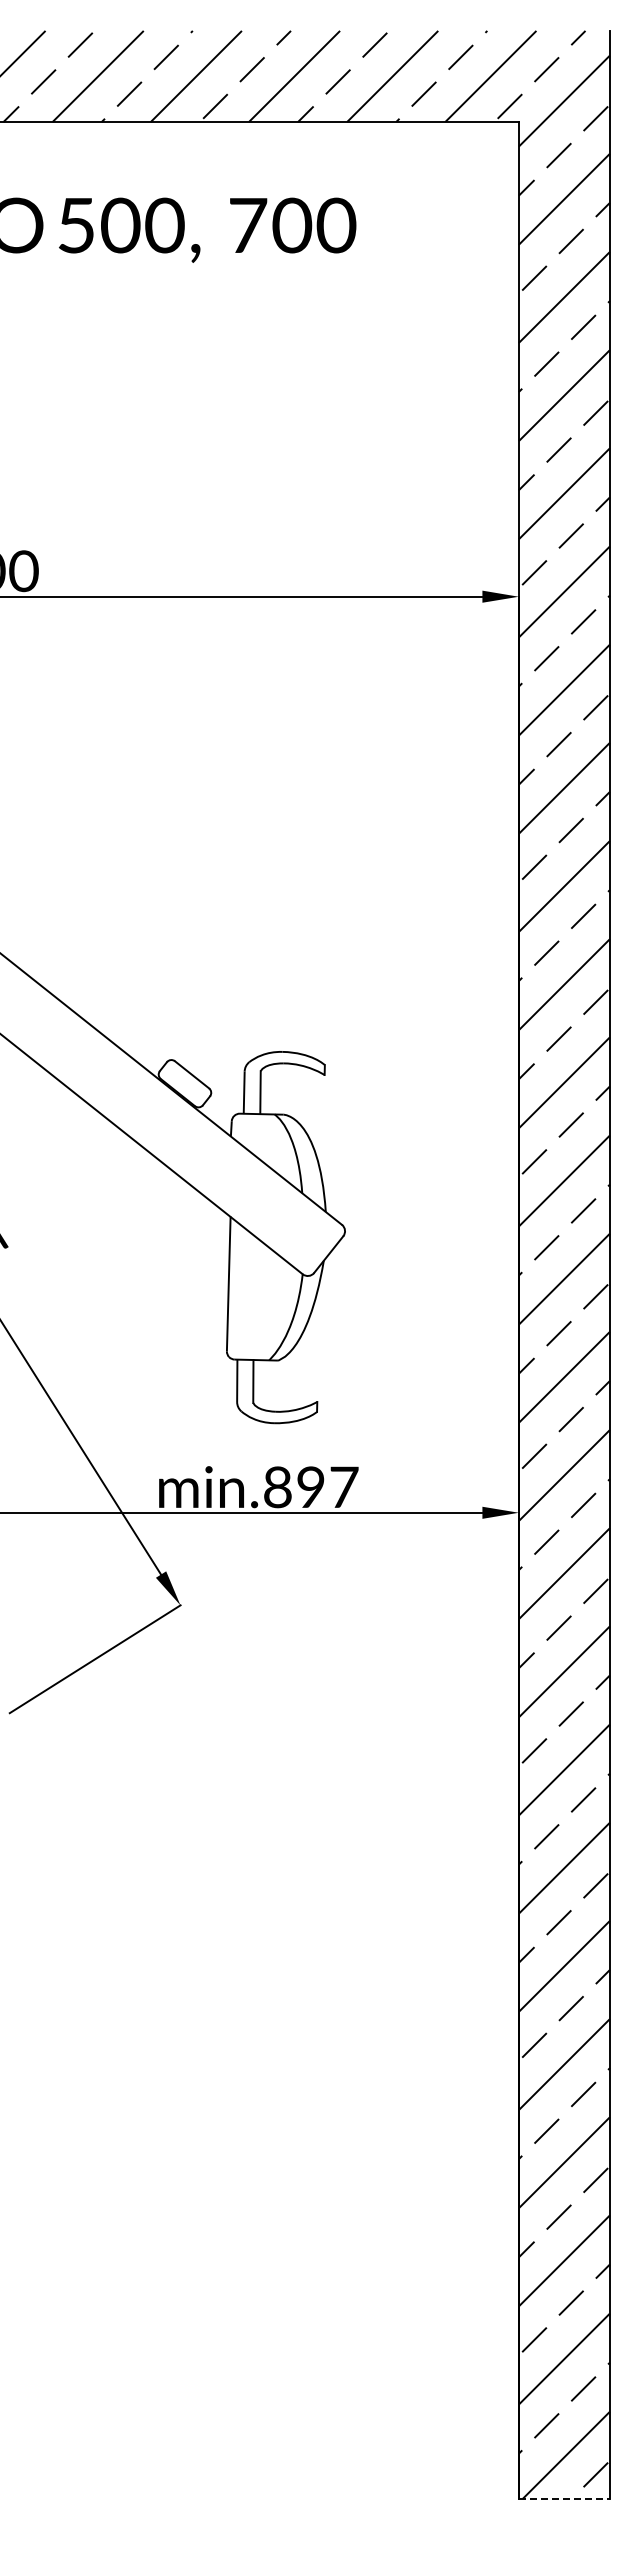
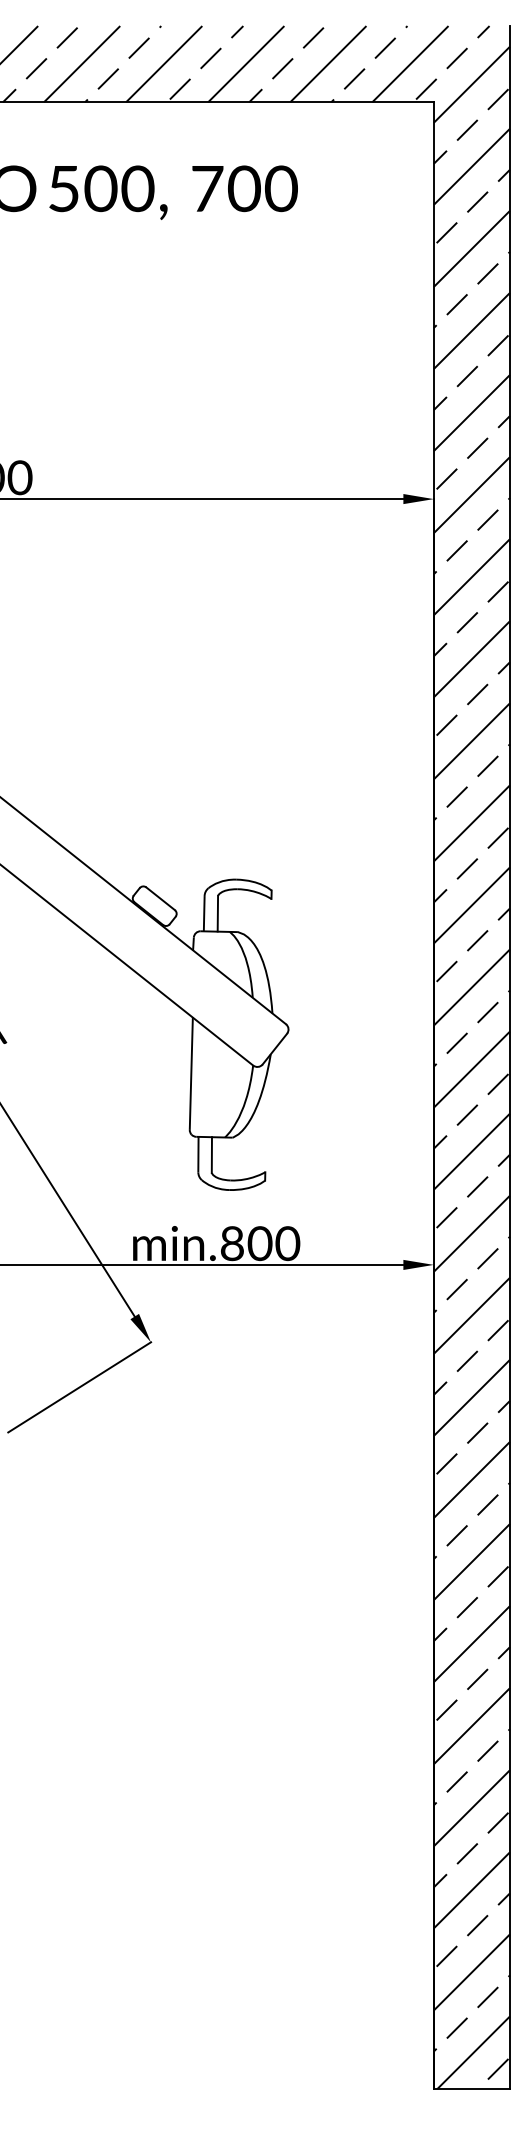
text: (327, 1487) -> (273, 1243), min.897 -> min.800
line: (564, 2498) -> (472, 2088), dashed -> solid

